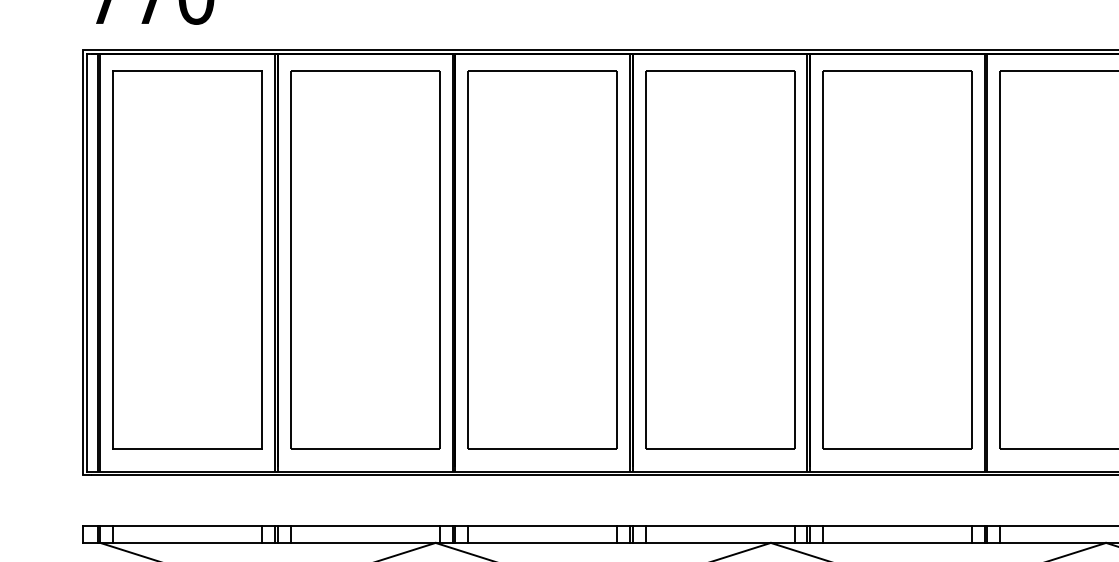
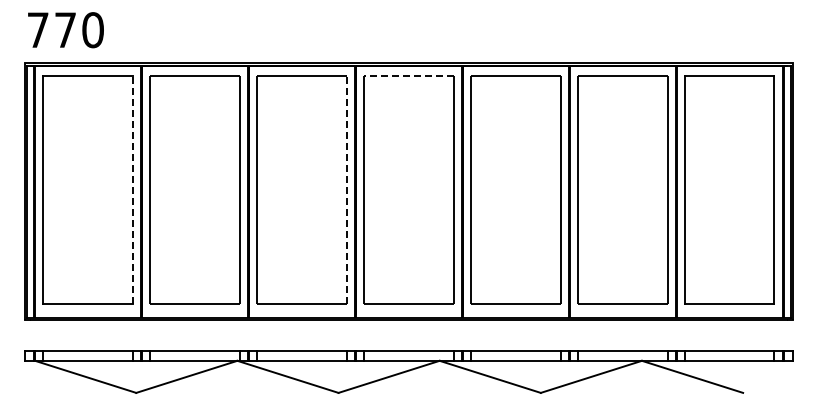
line: (720, 71) -> (409, 76), solid -> dashed
line: (261, 260) -> (132, 190), solid -> dashed
line: (616, 260) -> (346, 190), solid -> dashed

